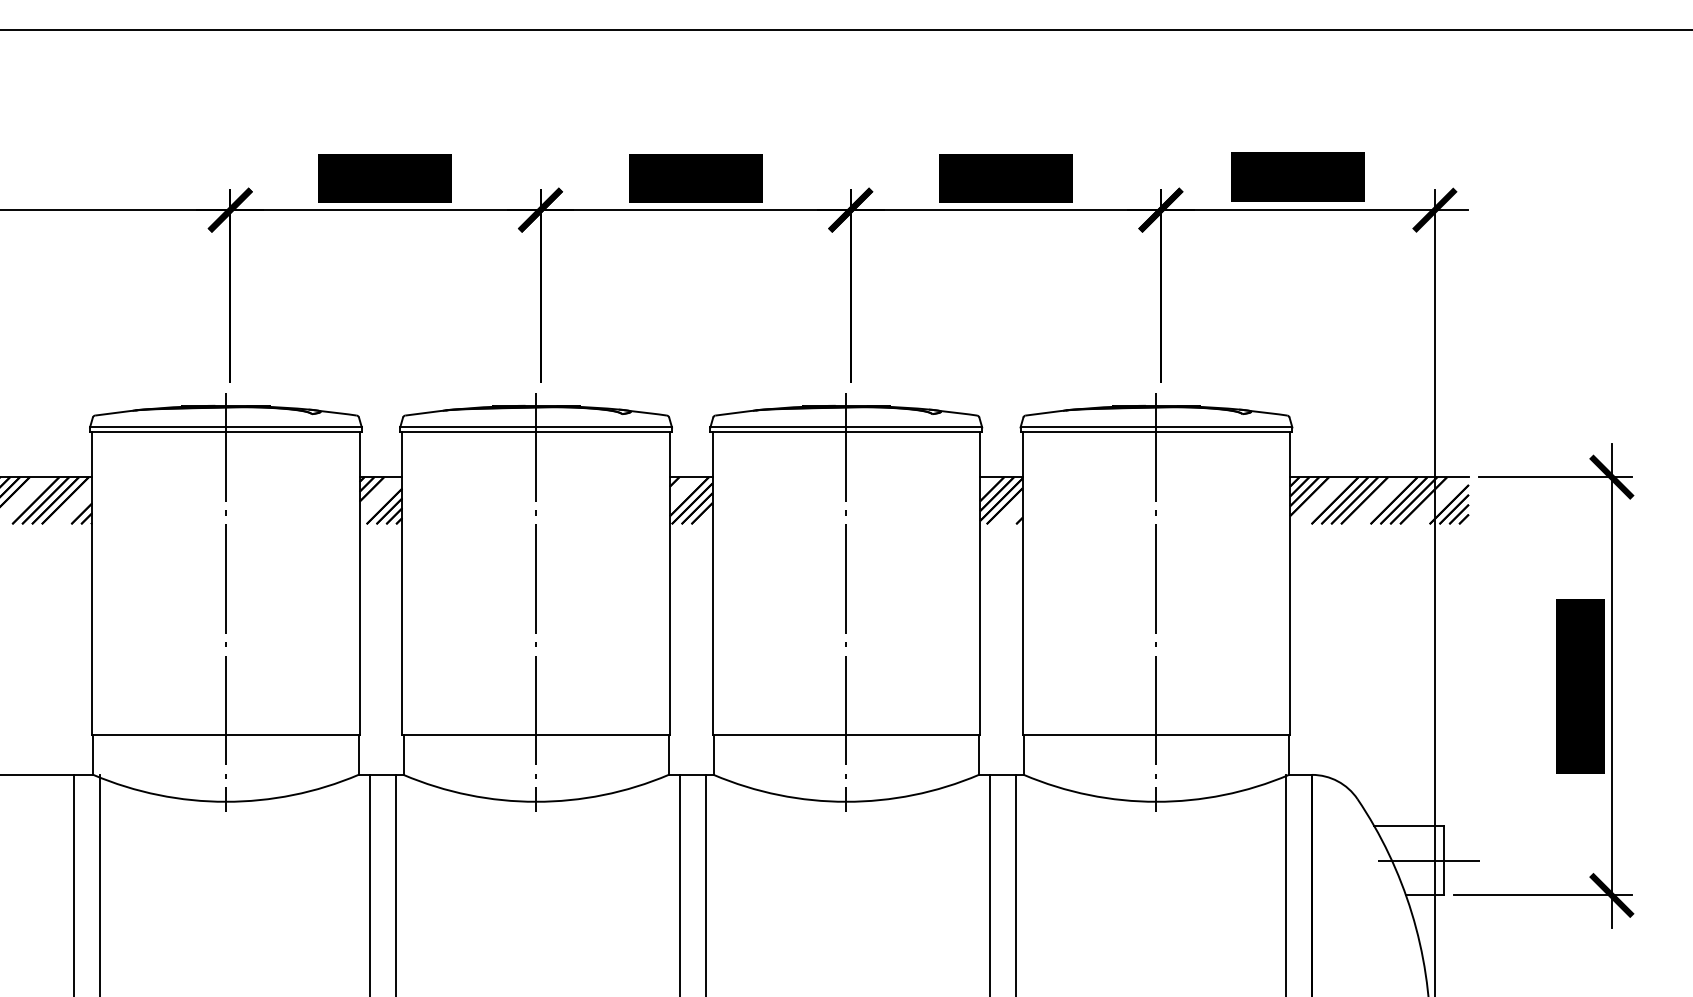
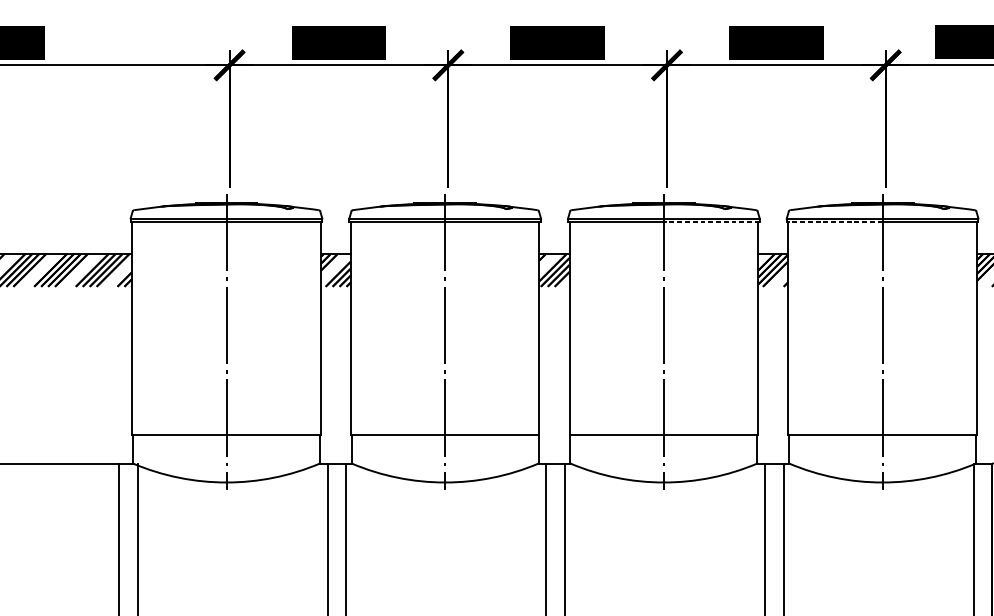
line: (914, 432) -> (711, 222), solid -> dashed
line: (1088, 432) -> (834, 222), solid -> dashed

